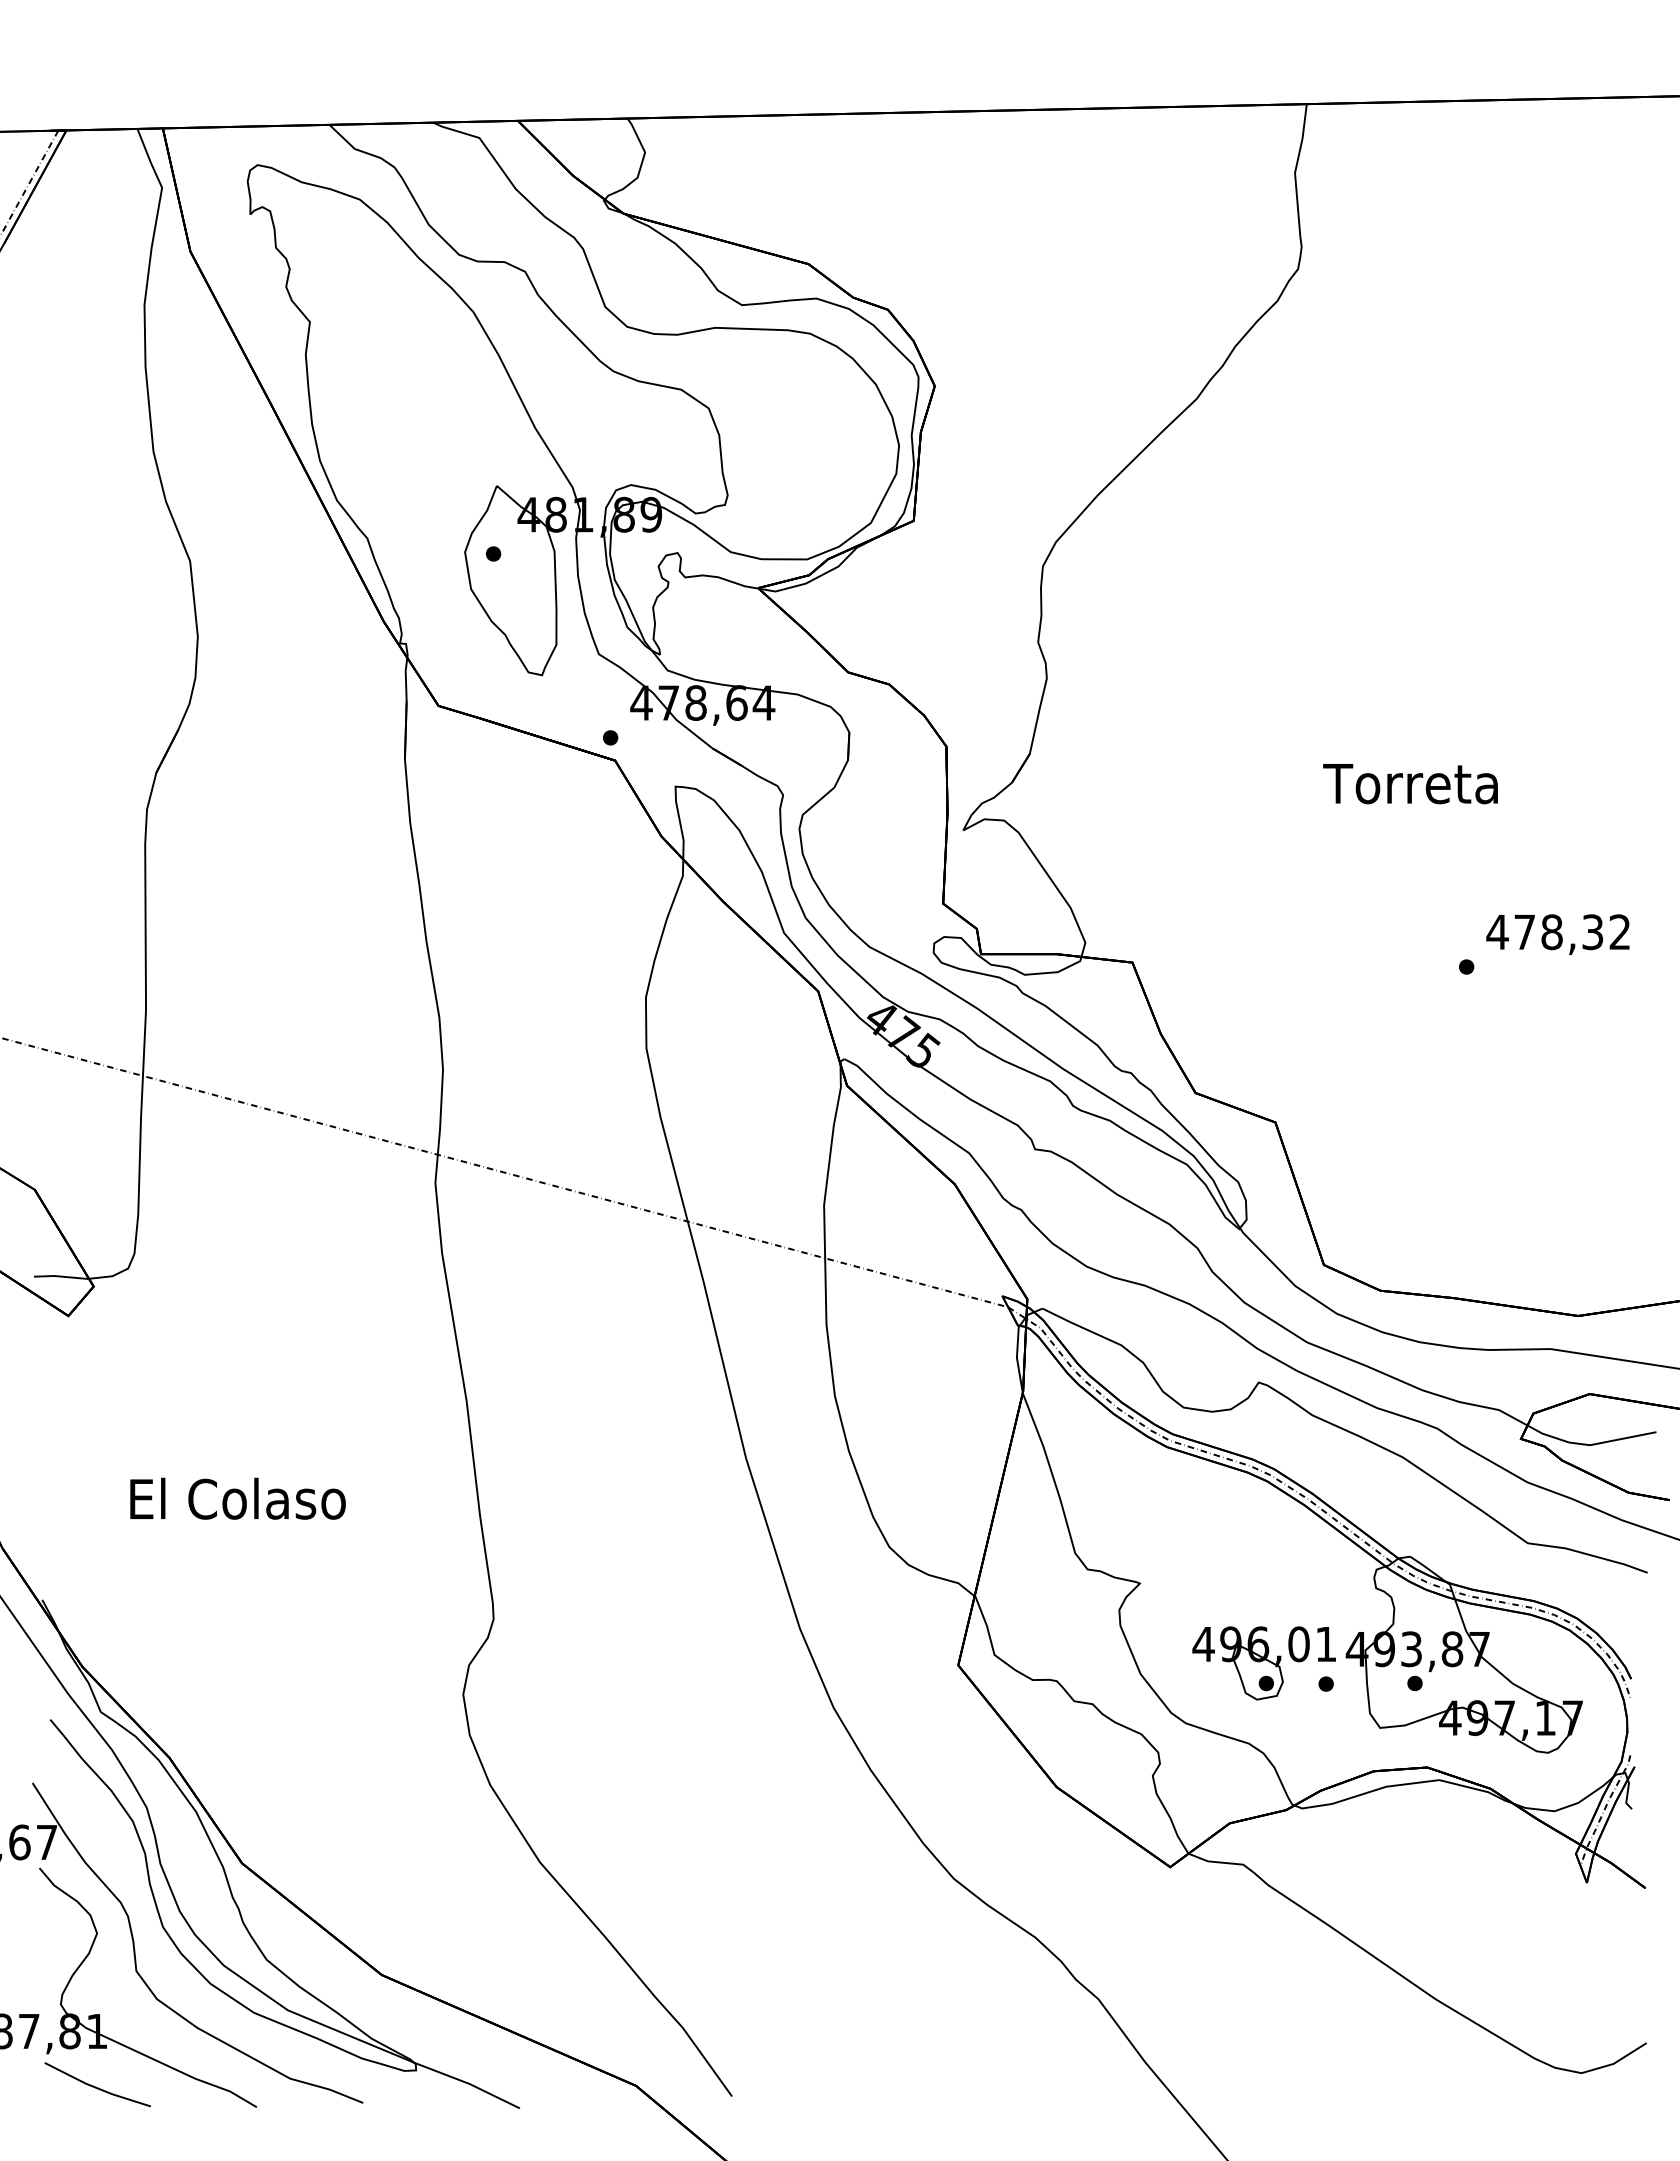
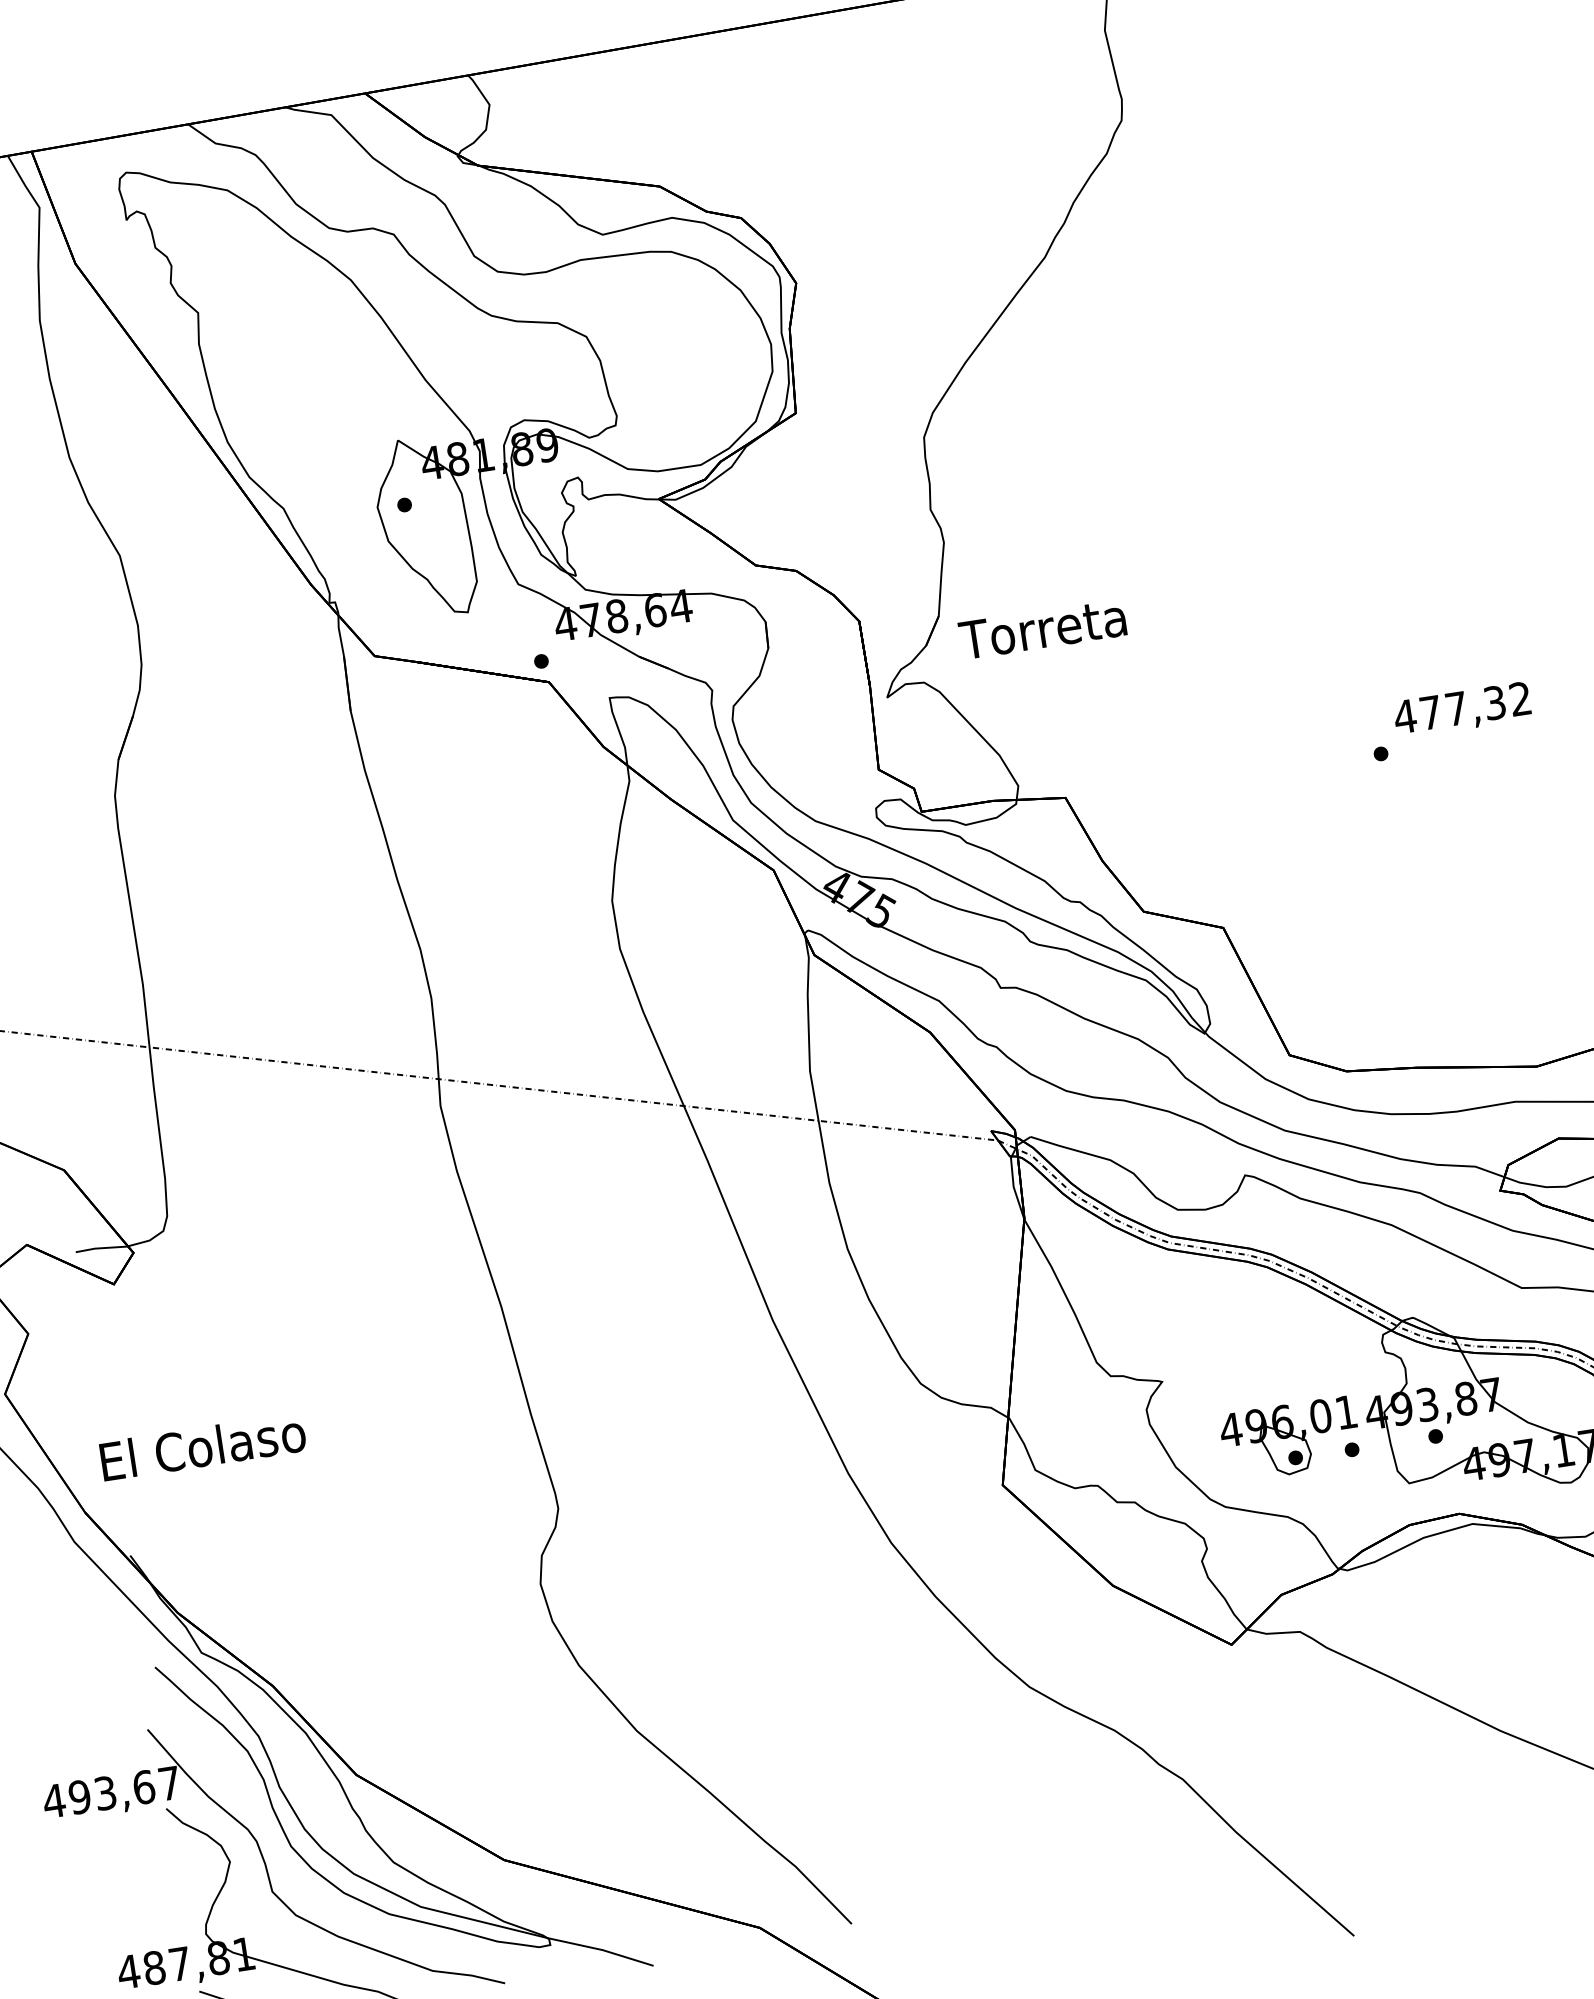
text: (1410, 784) -> (1042, 629), moved
text: (1551, 932) -> (1456, 709), 478,32 -> 477,32
text: (237, 1498) -> (202, 1446), moved

